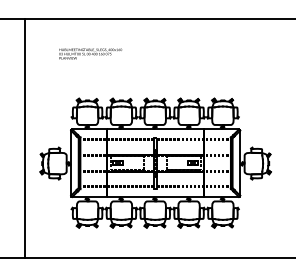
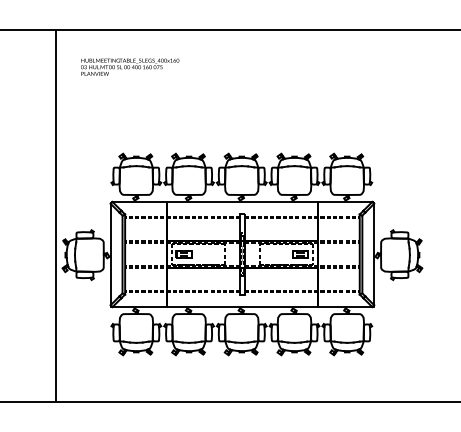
text: (90, 53) -> (129, 66), moved
line: (24, 138) -> (55, 216), moved

